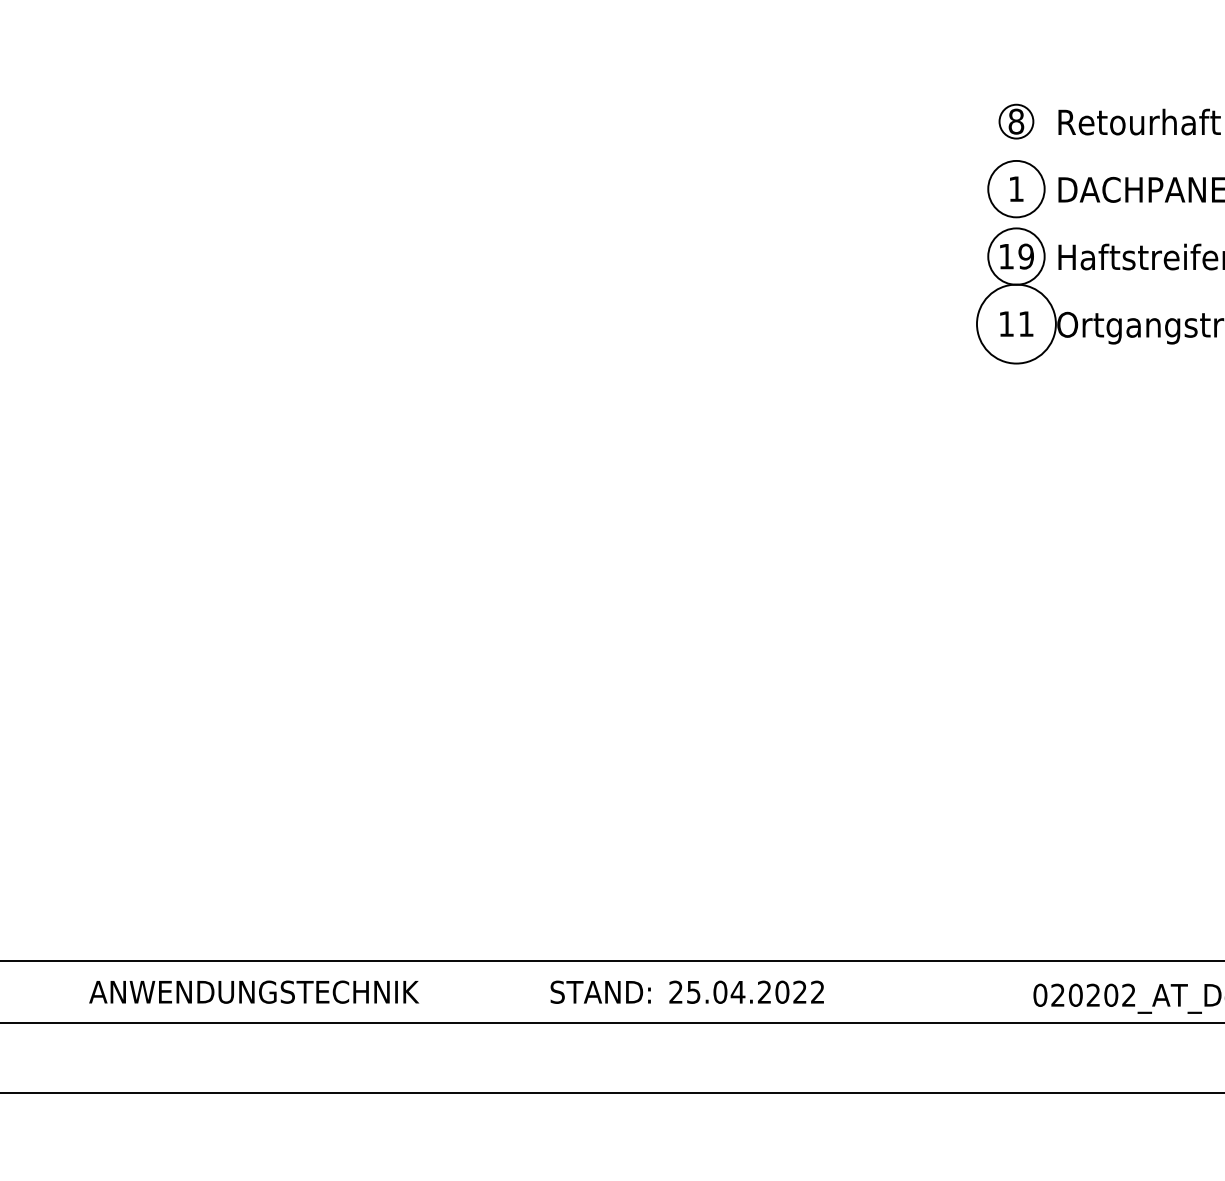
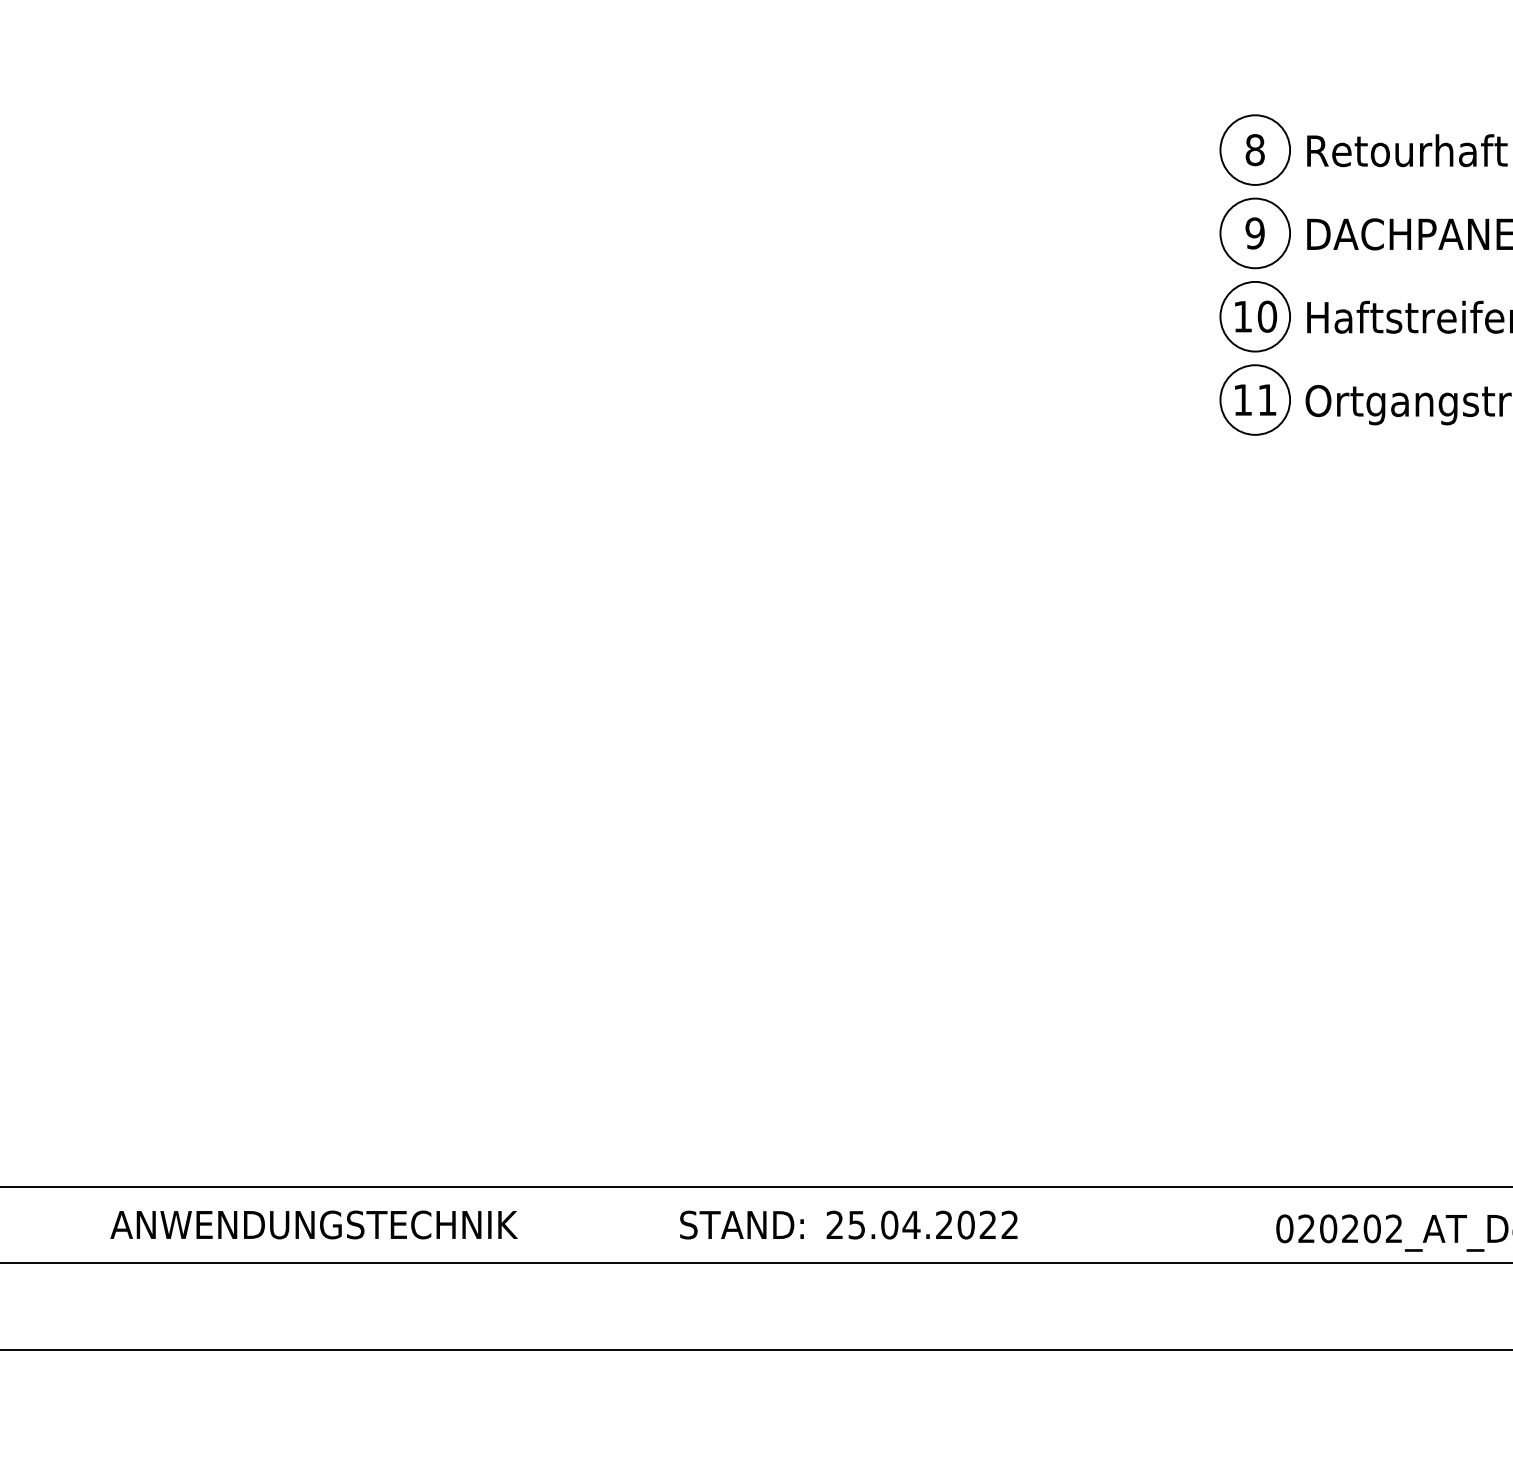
circle: (1016, 121) -> (1255, 149), size x1.67
text: (1015, 189) -> (1254, 233), 1 -> 9
text: (1026, 256) -> (1267, 316), 19 -> 10
circle: (1016, 323) -> (1255, 399), size x0.71

